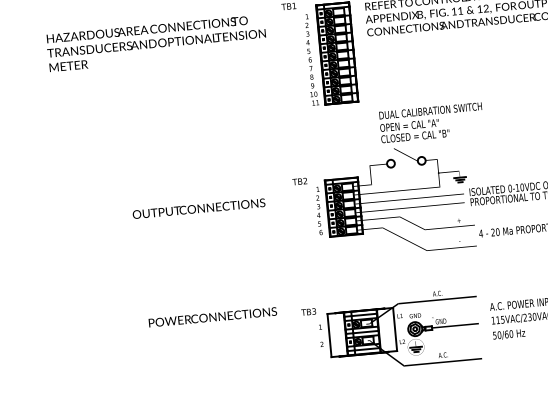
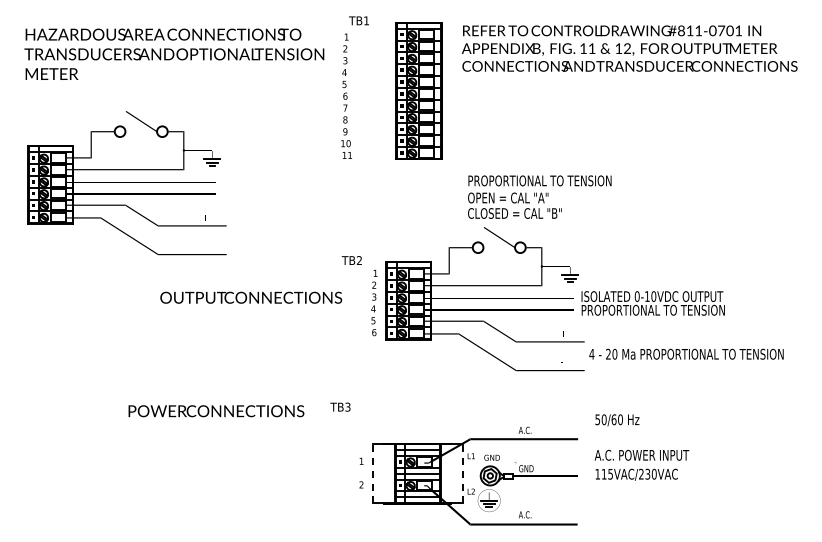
text: (311, 59) -> (346, 95), moved
text: (431, 110) -> (540, 180), DUAL CALIBRATION SWITCH -> PROPORTIONAL TO TENSION
part: (130, 140) -> (126, 183), added
text: (199, 208) -> (251, 297), moved
text: (308, 311) -> (340, 406), moved
text: (212, 317) -> (216, 411), moved
line: (394, 329) -> (462, 473), solid -> dashed
text: (509, 334) -> (617, 420), moved
line: (329, 335) -> (372, 473), solid -> dashed

